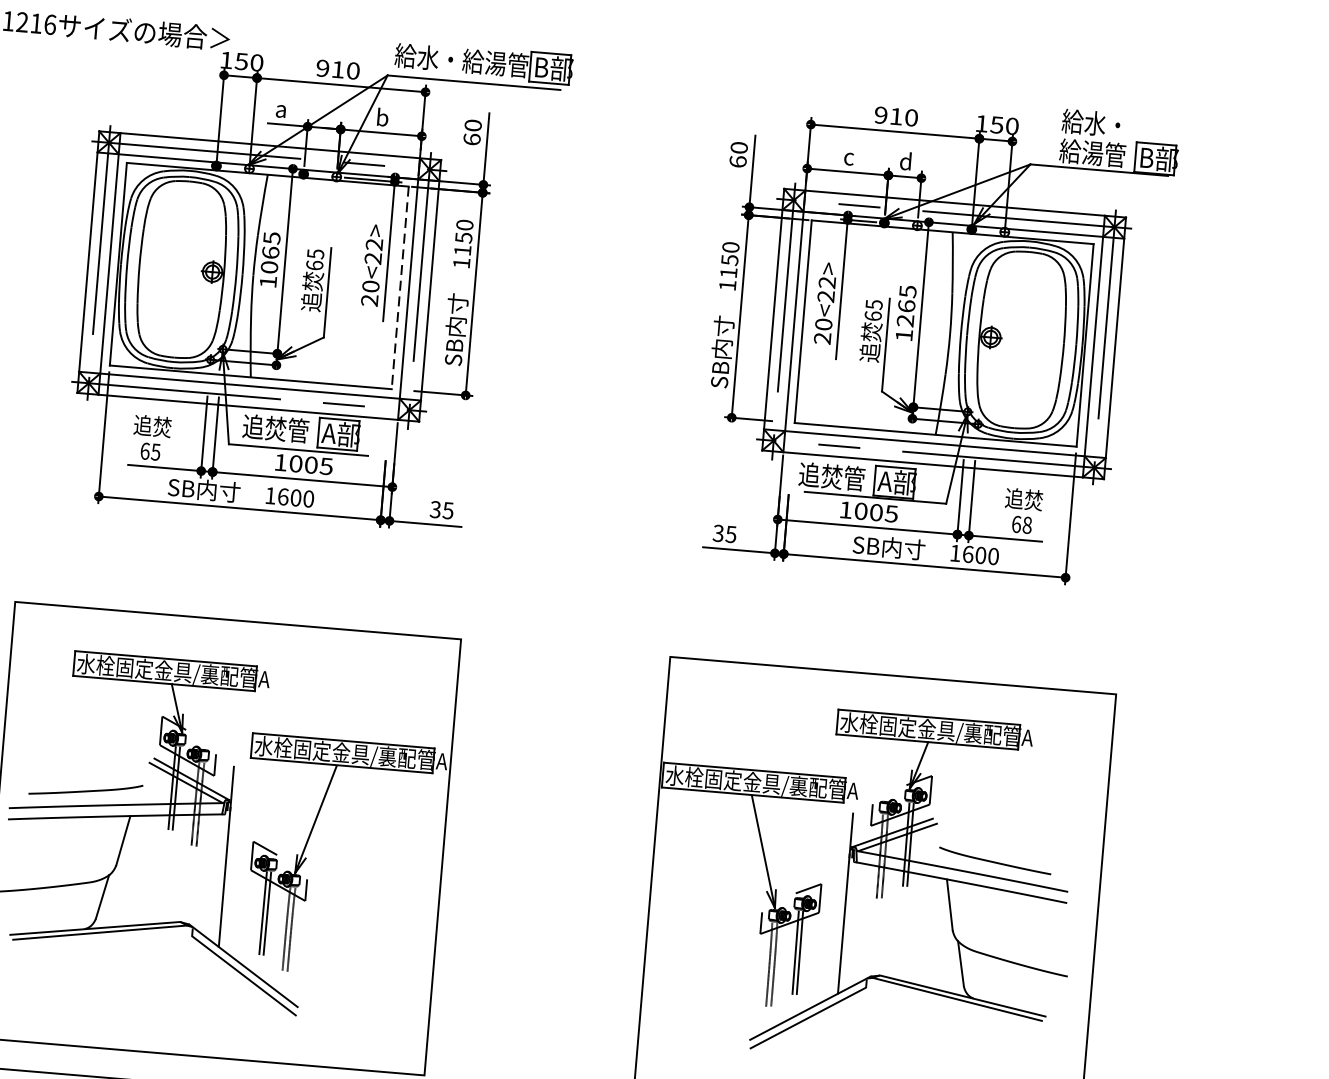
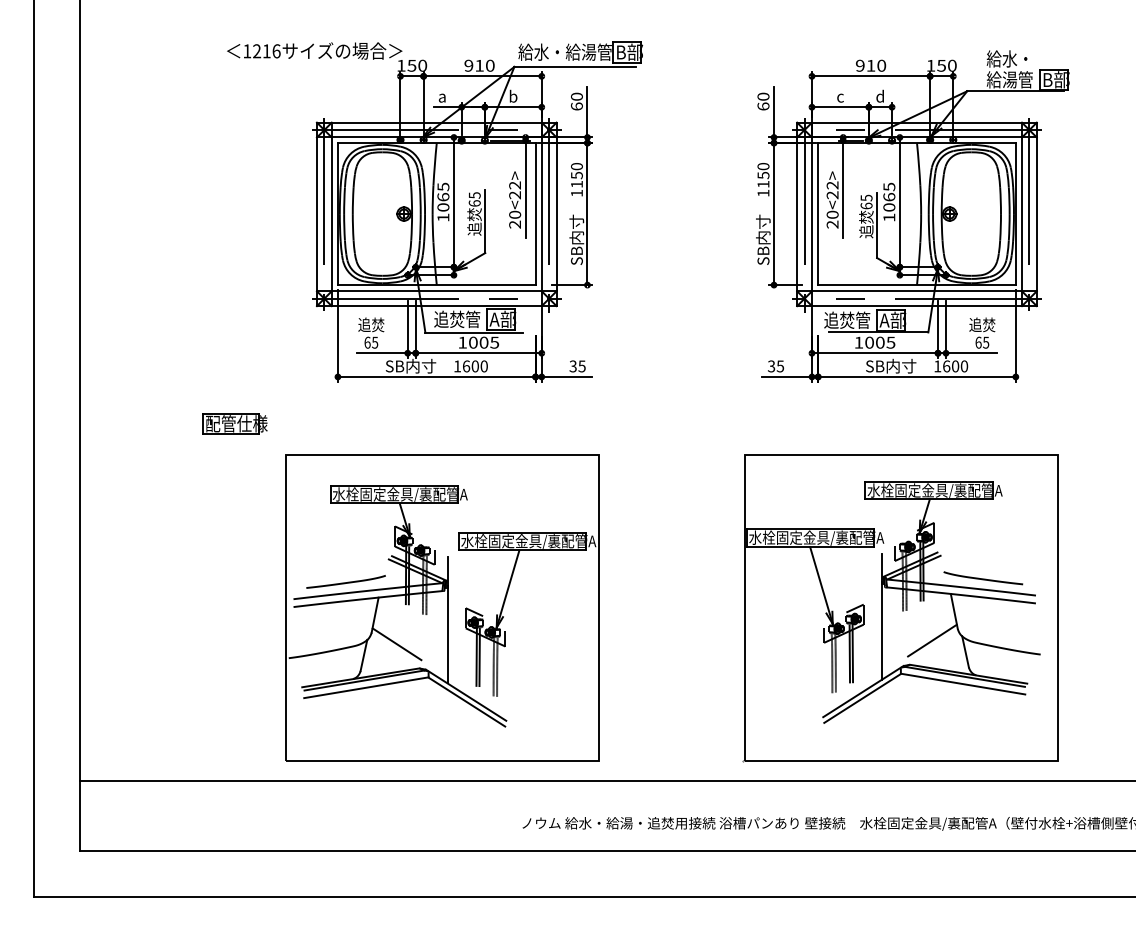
line: (400, 288) -> (535, 214), dashed -> solid
text: (905, 320) -> (889, 207), 1265 -> 1065
text: (1027, 525) -> (986, 342), 68 -> 65
line: (150, 885) -> (396, 644), added
line: (102, 942) -> (366, 687), added
line: (915, 943) -> (932, 640), added
line: (952, 1008) -> (962, 683), added

